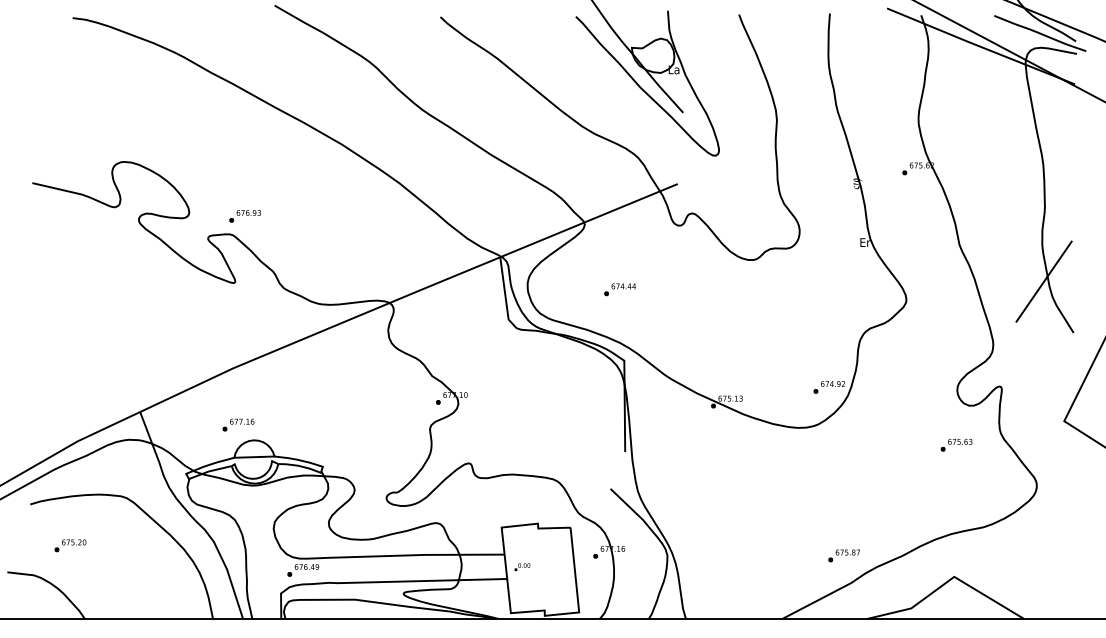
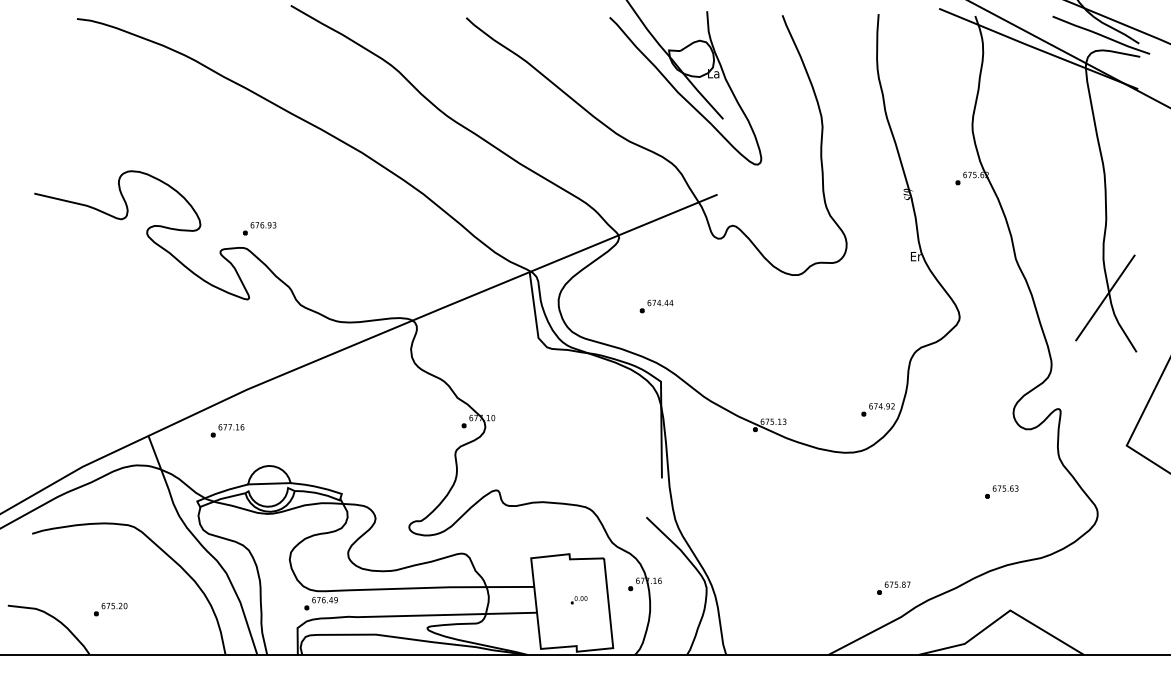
part: (238, 424) -> (227, 430), moved
part: (956, 444) -> (1001, 491), moved
part: (70, 545) -> (110, 609), moved
part: (521, 567) -> (578, 600), moved

